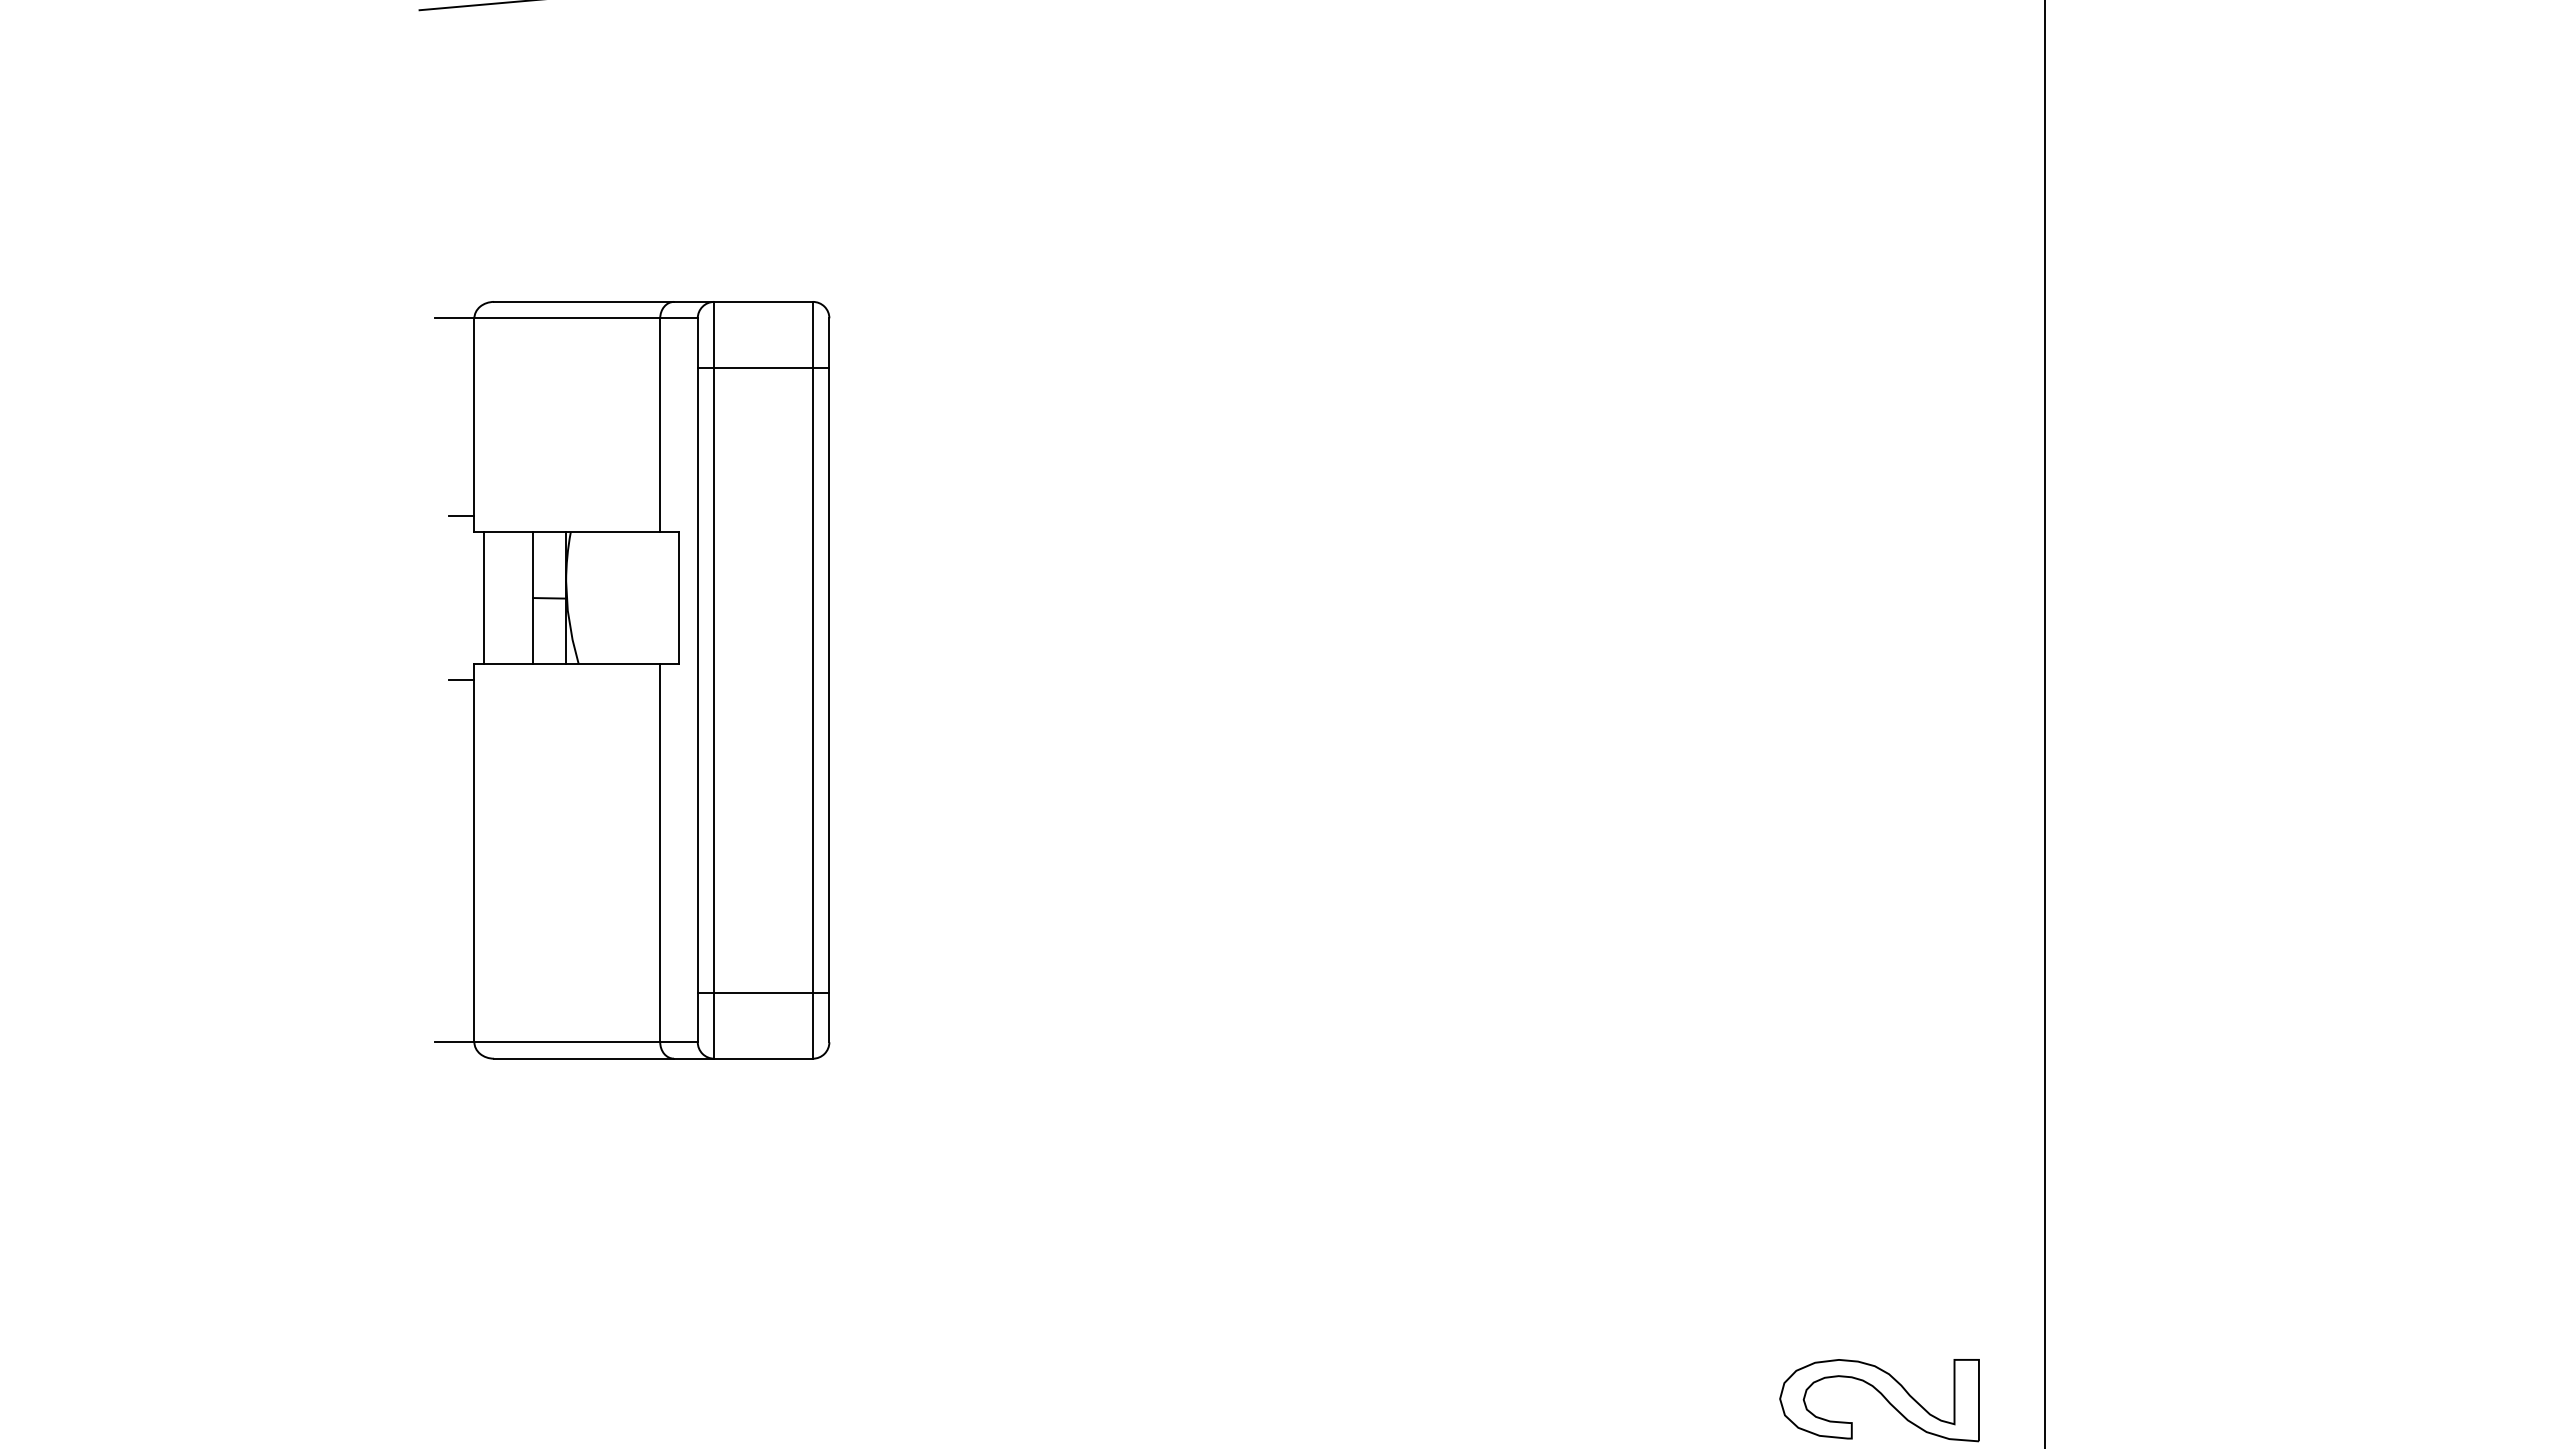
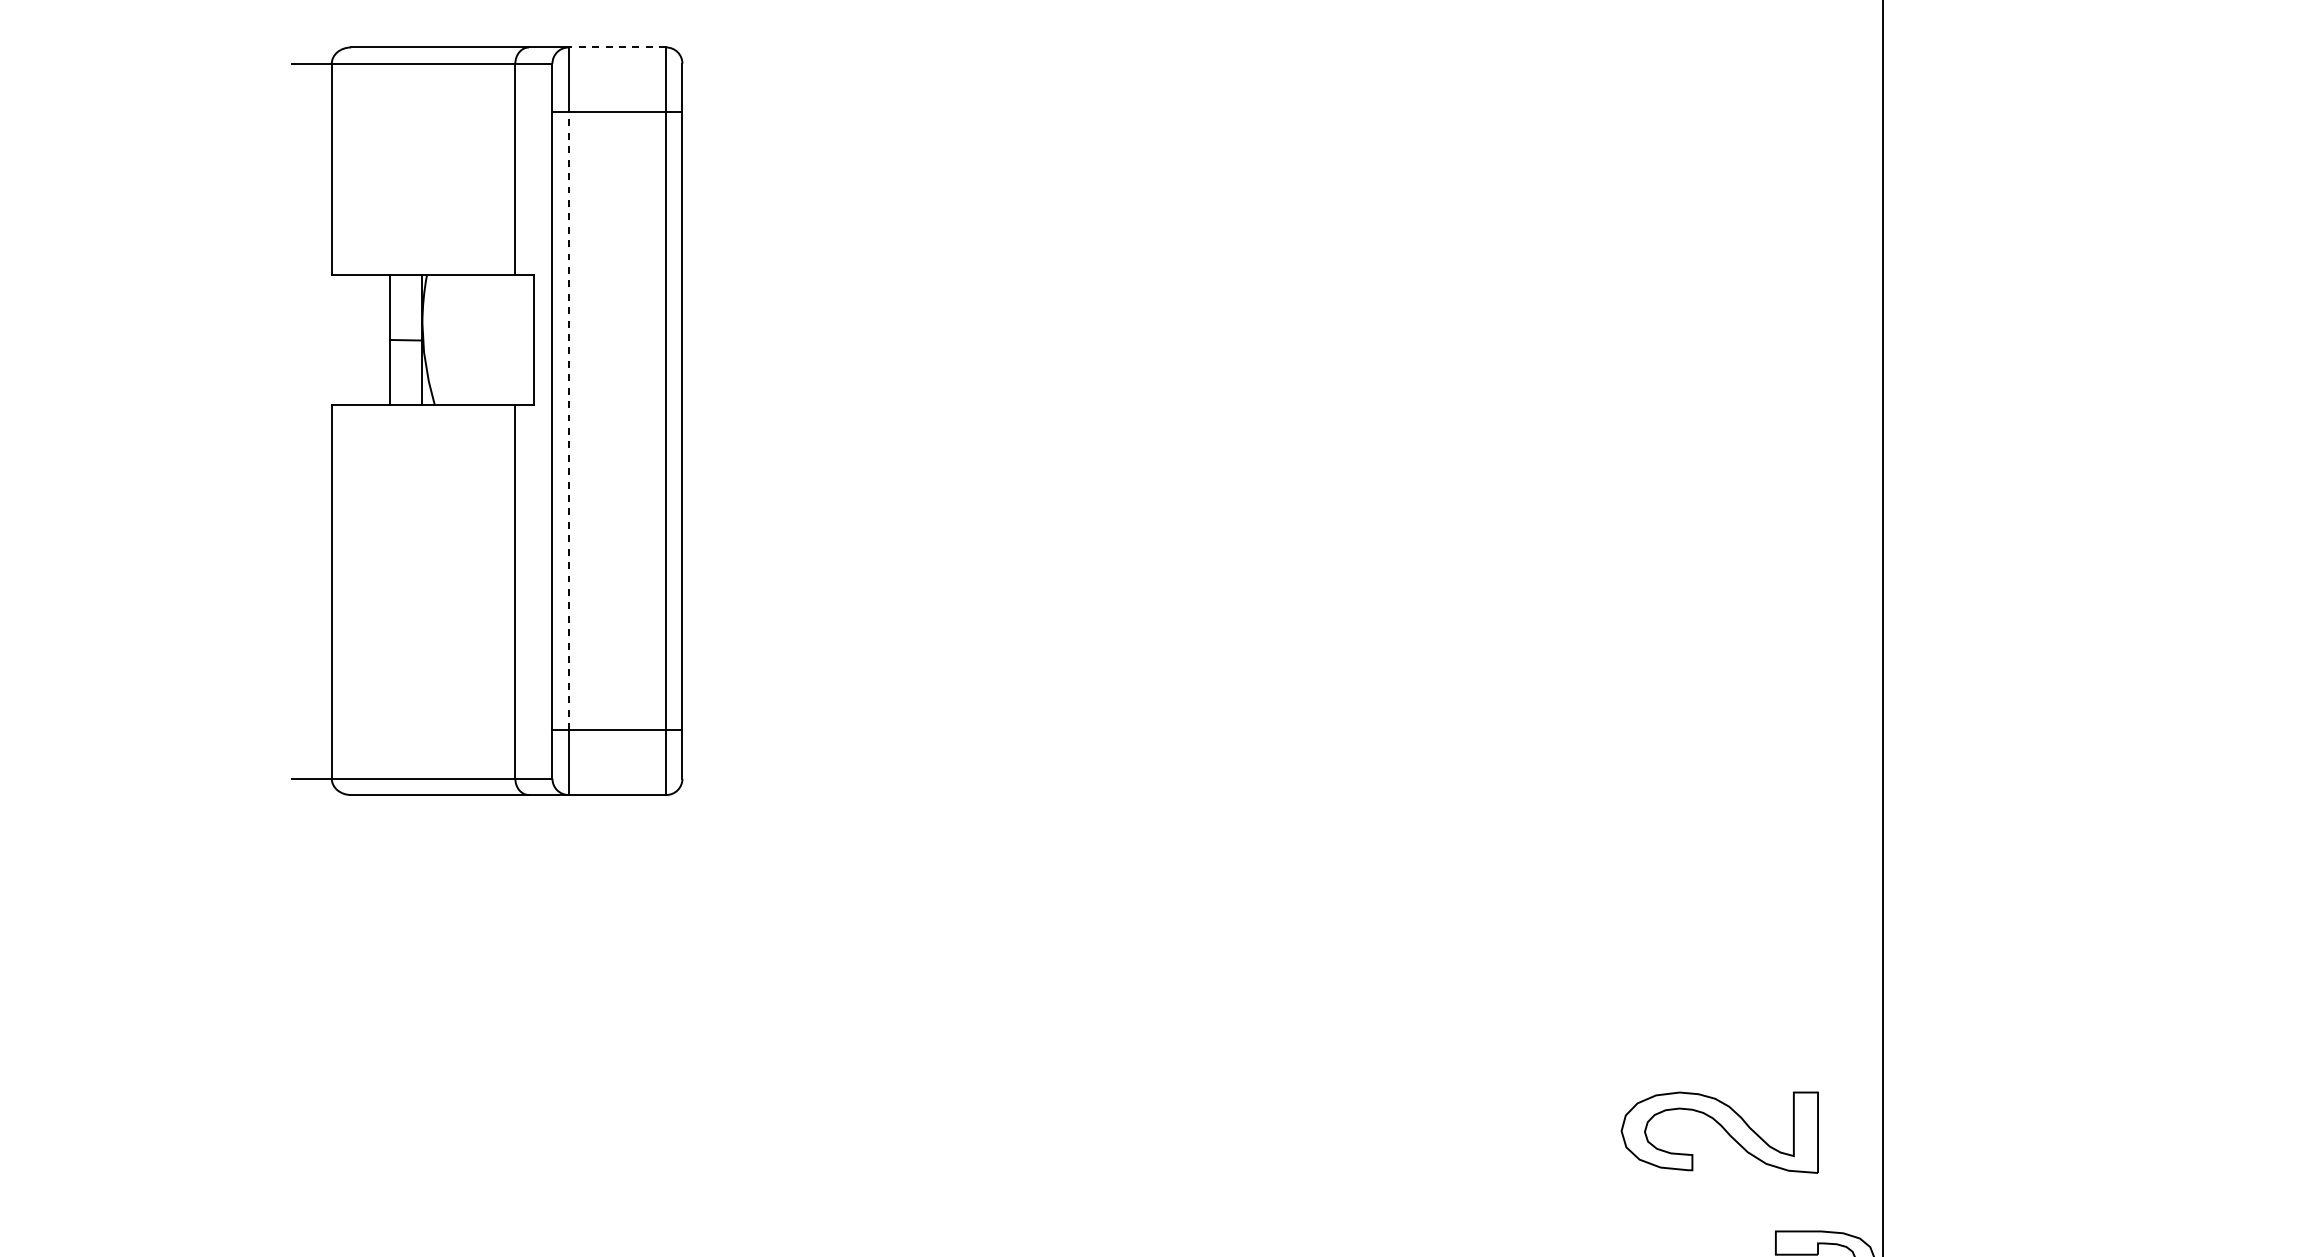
line: (763, 301) -> (617, 47), solid -> dashed
line: (461, 515) -> (319, 258), removed
line: (483, 597) -> (340, 339), removed
line: (461, 680) -> (319, 421), removed
line: (714, 680) -> (568, 421), solid -> dashed

